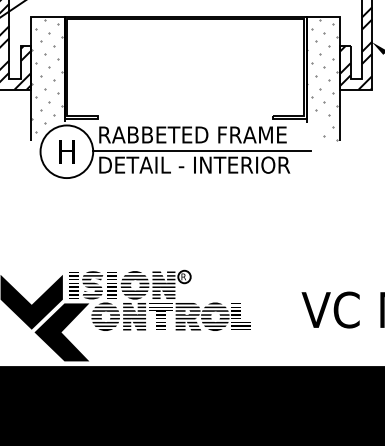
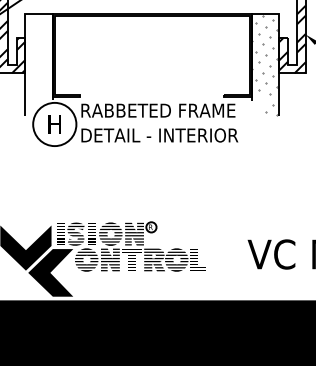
hatch: (47, 76) -> (38, 62), removed
line: (201, 150) -> (165, 123), removed

